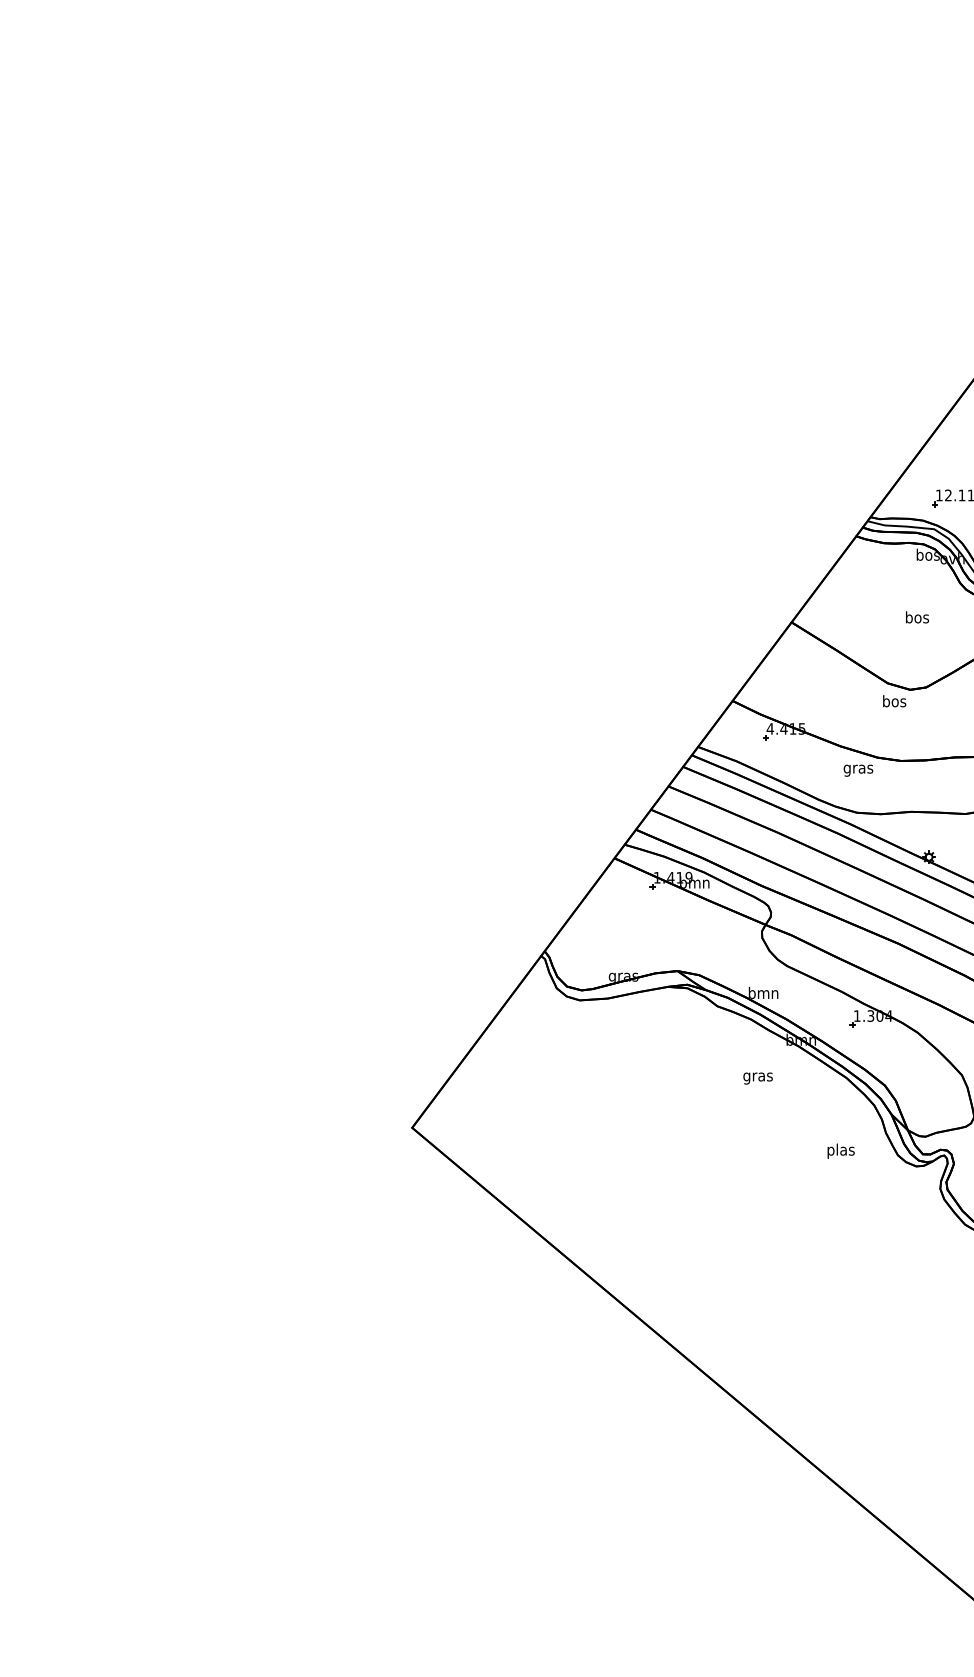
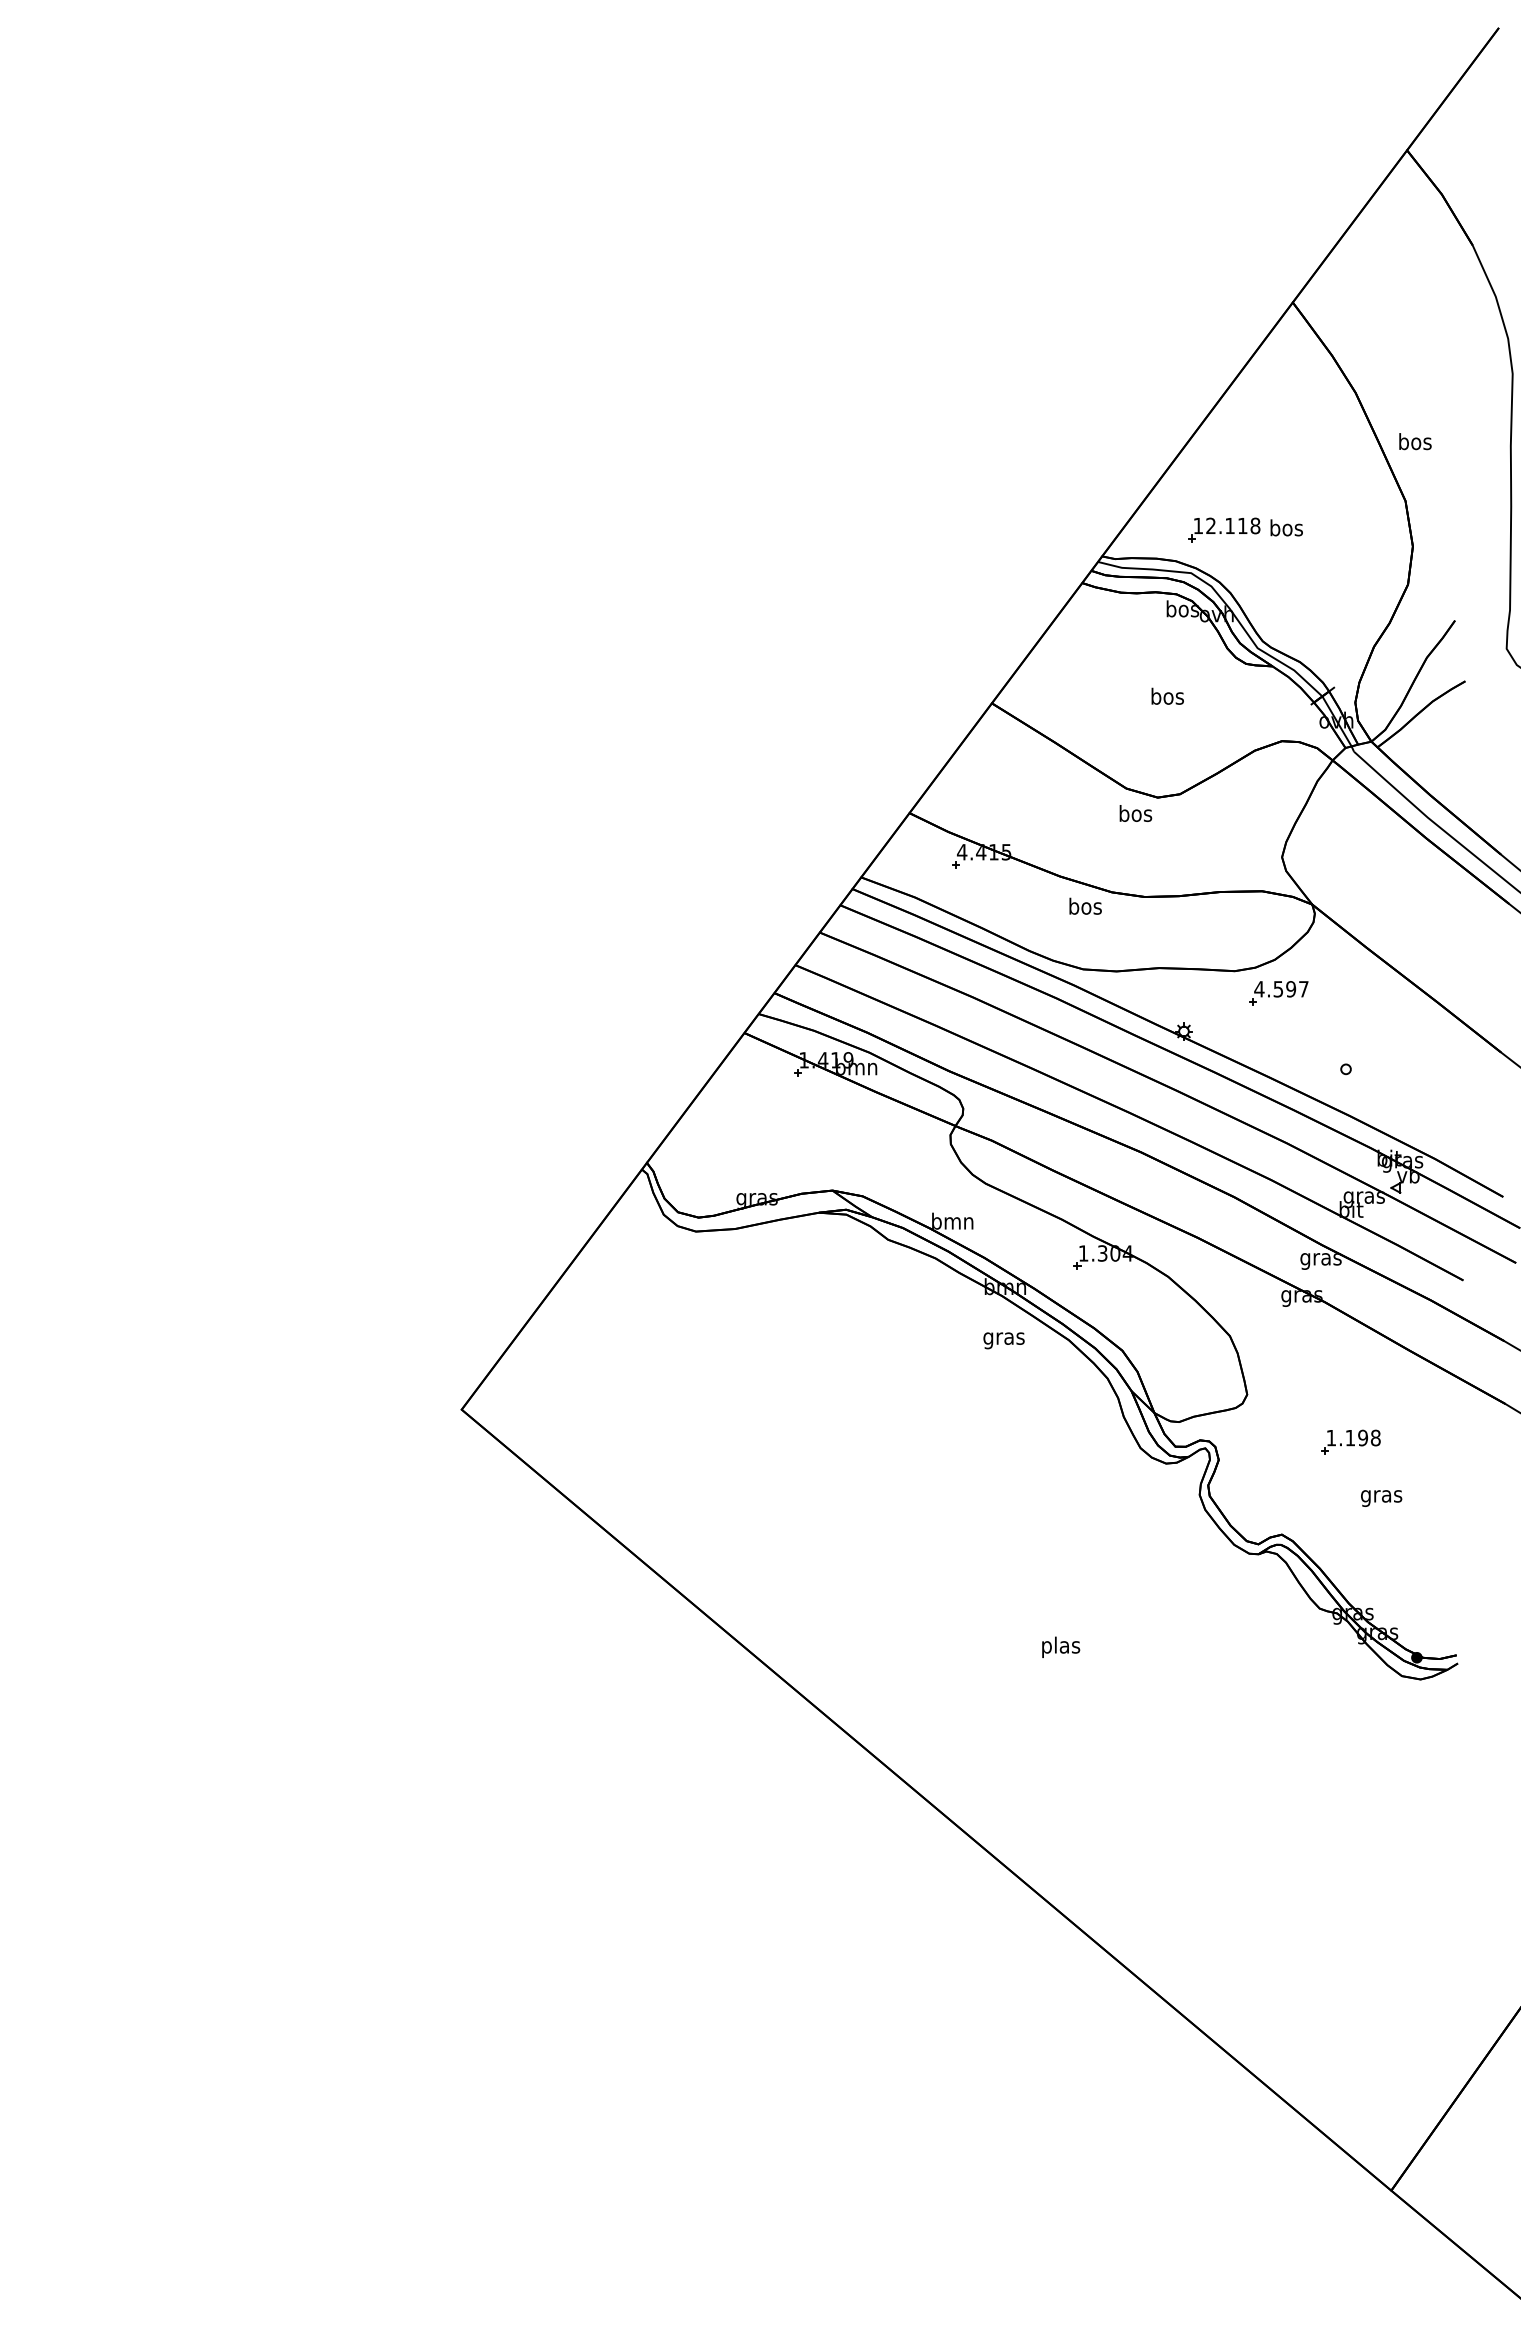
text: (857, 769) -> (1084, 908), gras -> bos
text: (757, 1078) -> (1003, 1340), moved
text: (841, 1150) -> (1061, 1646), moved

